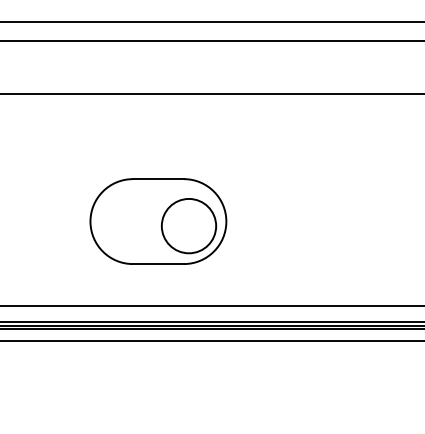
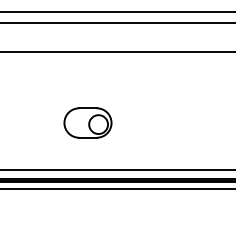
part: (157, 220) -> (87, 122), size x0.62

